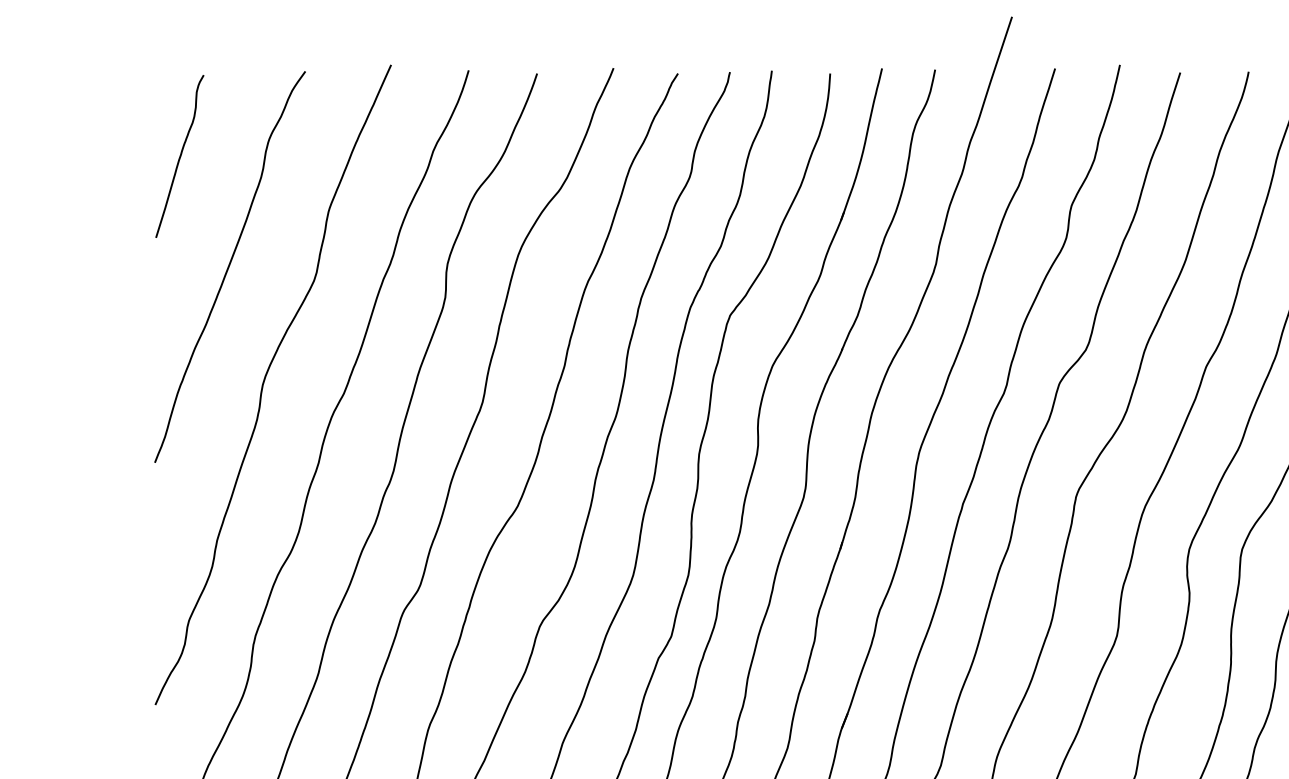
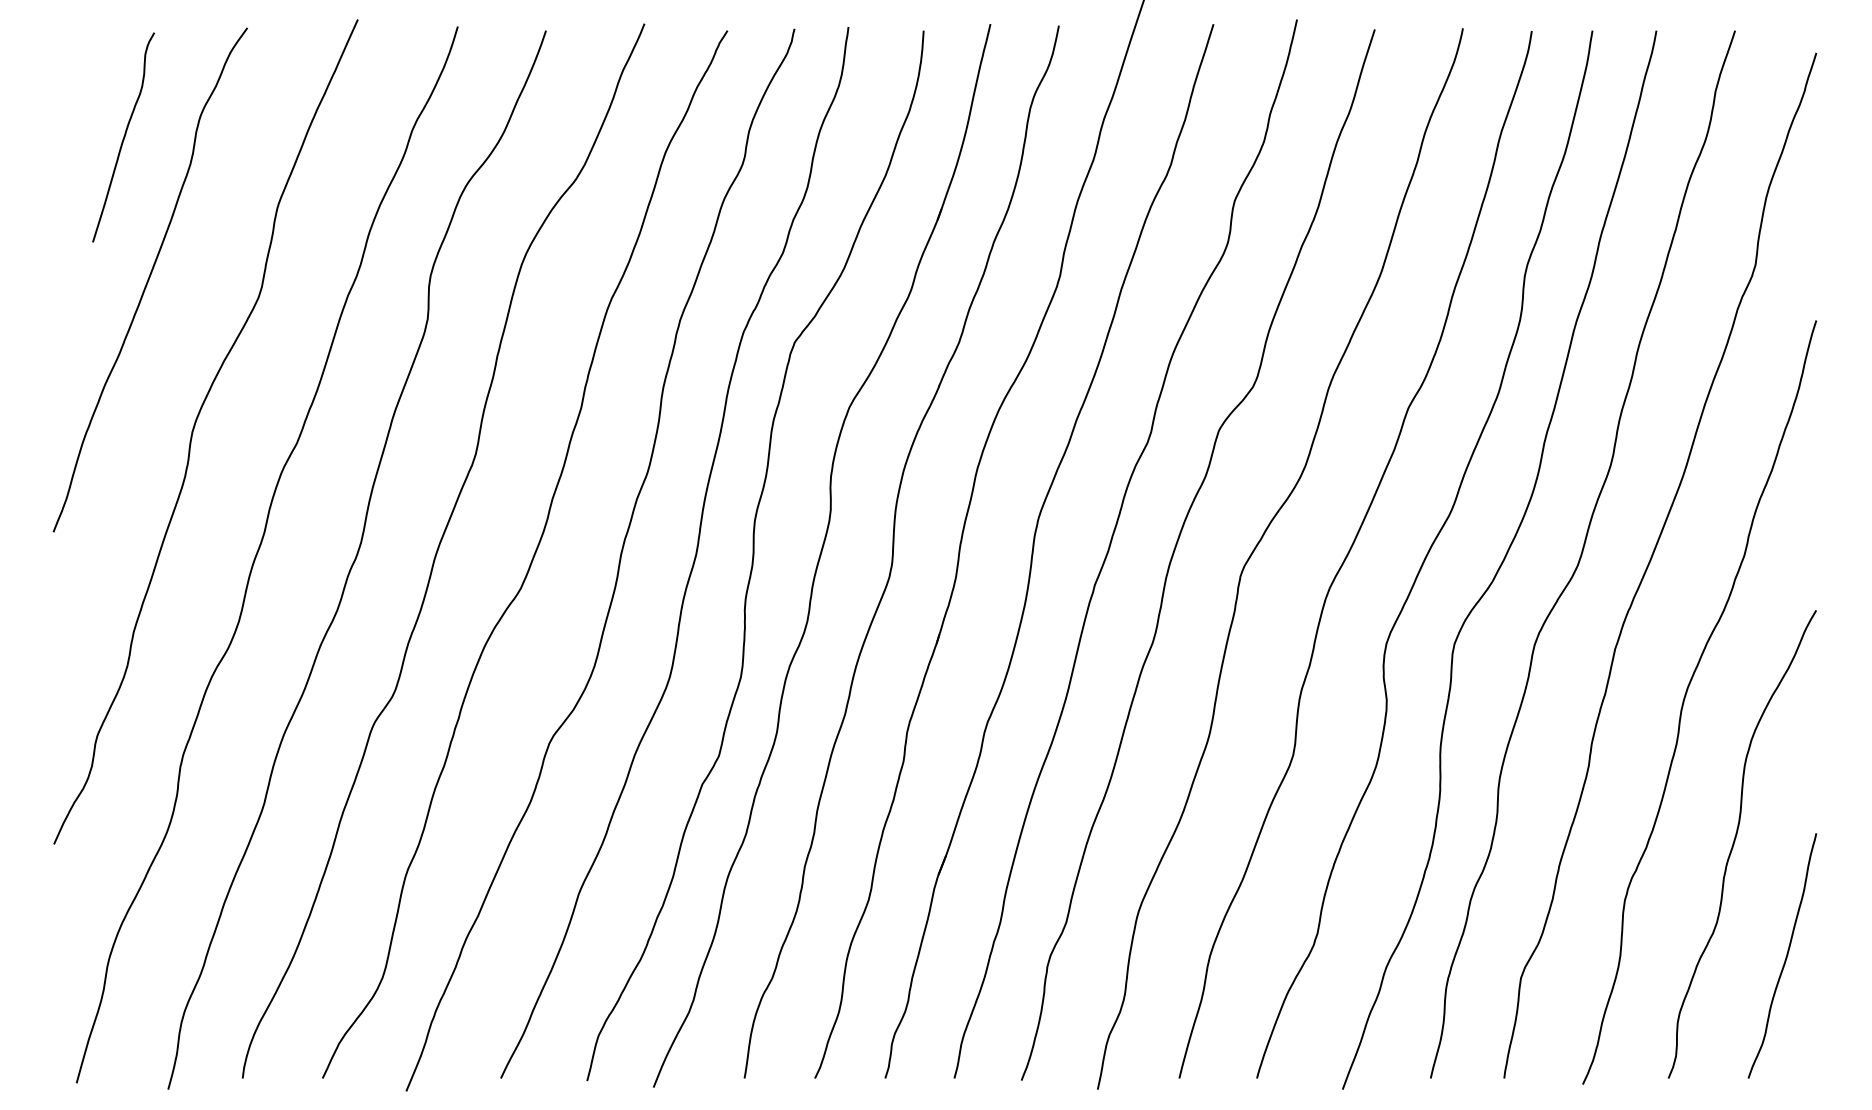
curve: (179, 156) -> (123, 137), moved

